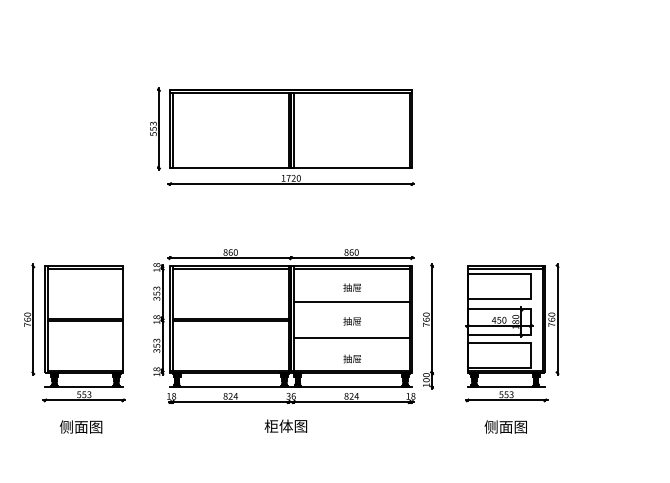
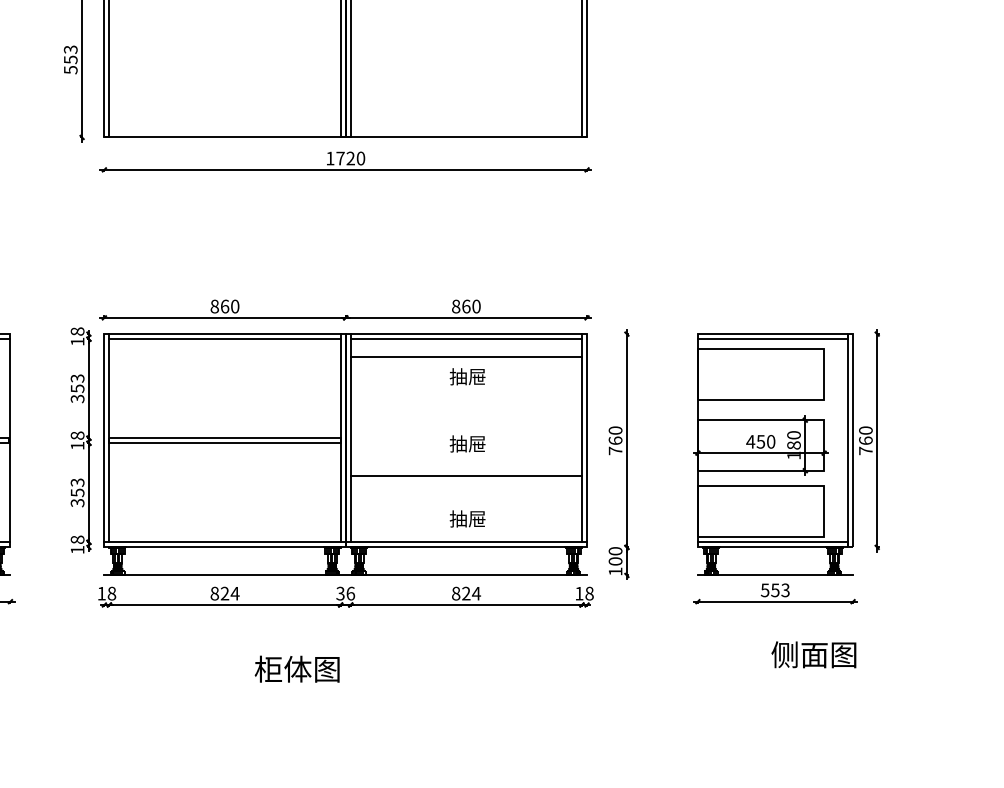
line: (351, 301) -> (466, 356), moved
text: (285, 425) -> (296, 667), moved
text: (505, 426) -> (813, 653), moved

